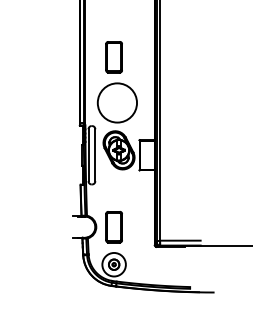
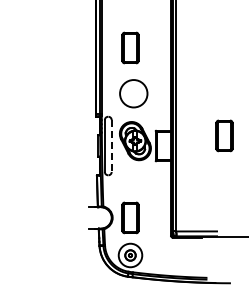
circle: (117, 102) -> (133, 93), size x0.7
part: (207, 145) -> (223, 136), added
line: (95, 155) -> (111, 146), solid -> dashed

